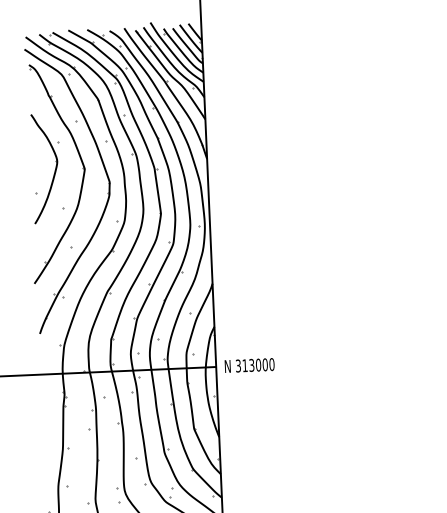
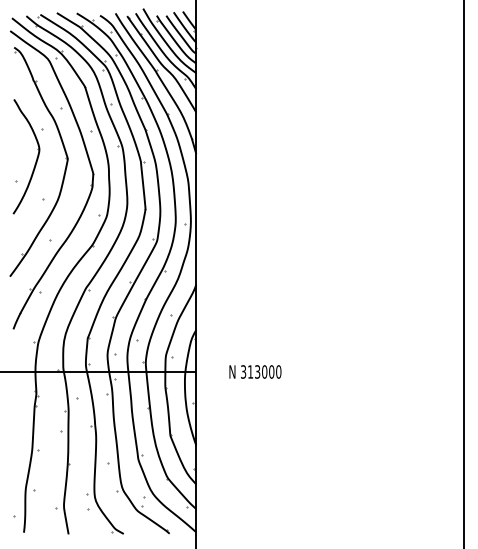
text: (249, 365) -> (255, 371), moved

